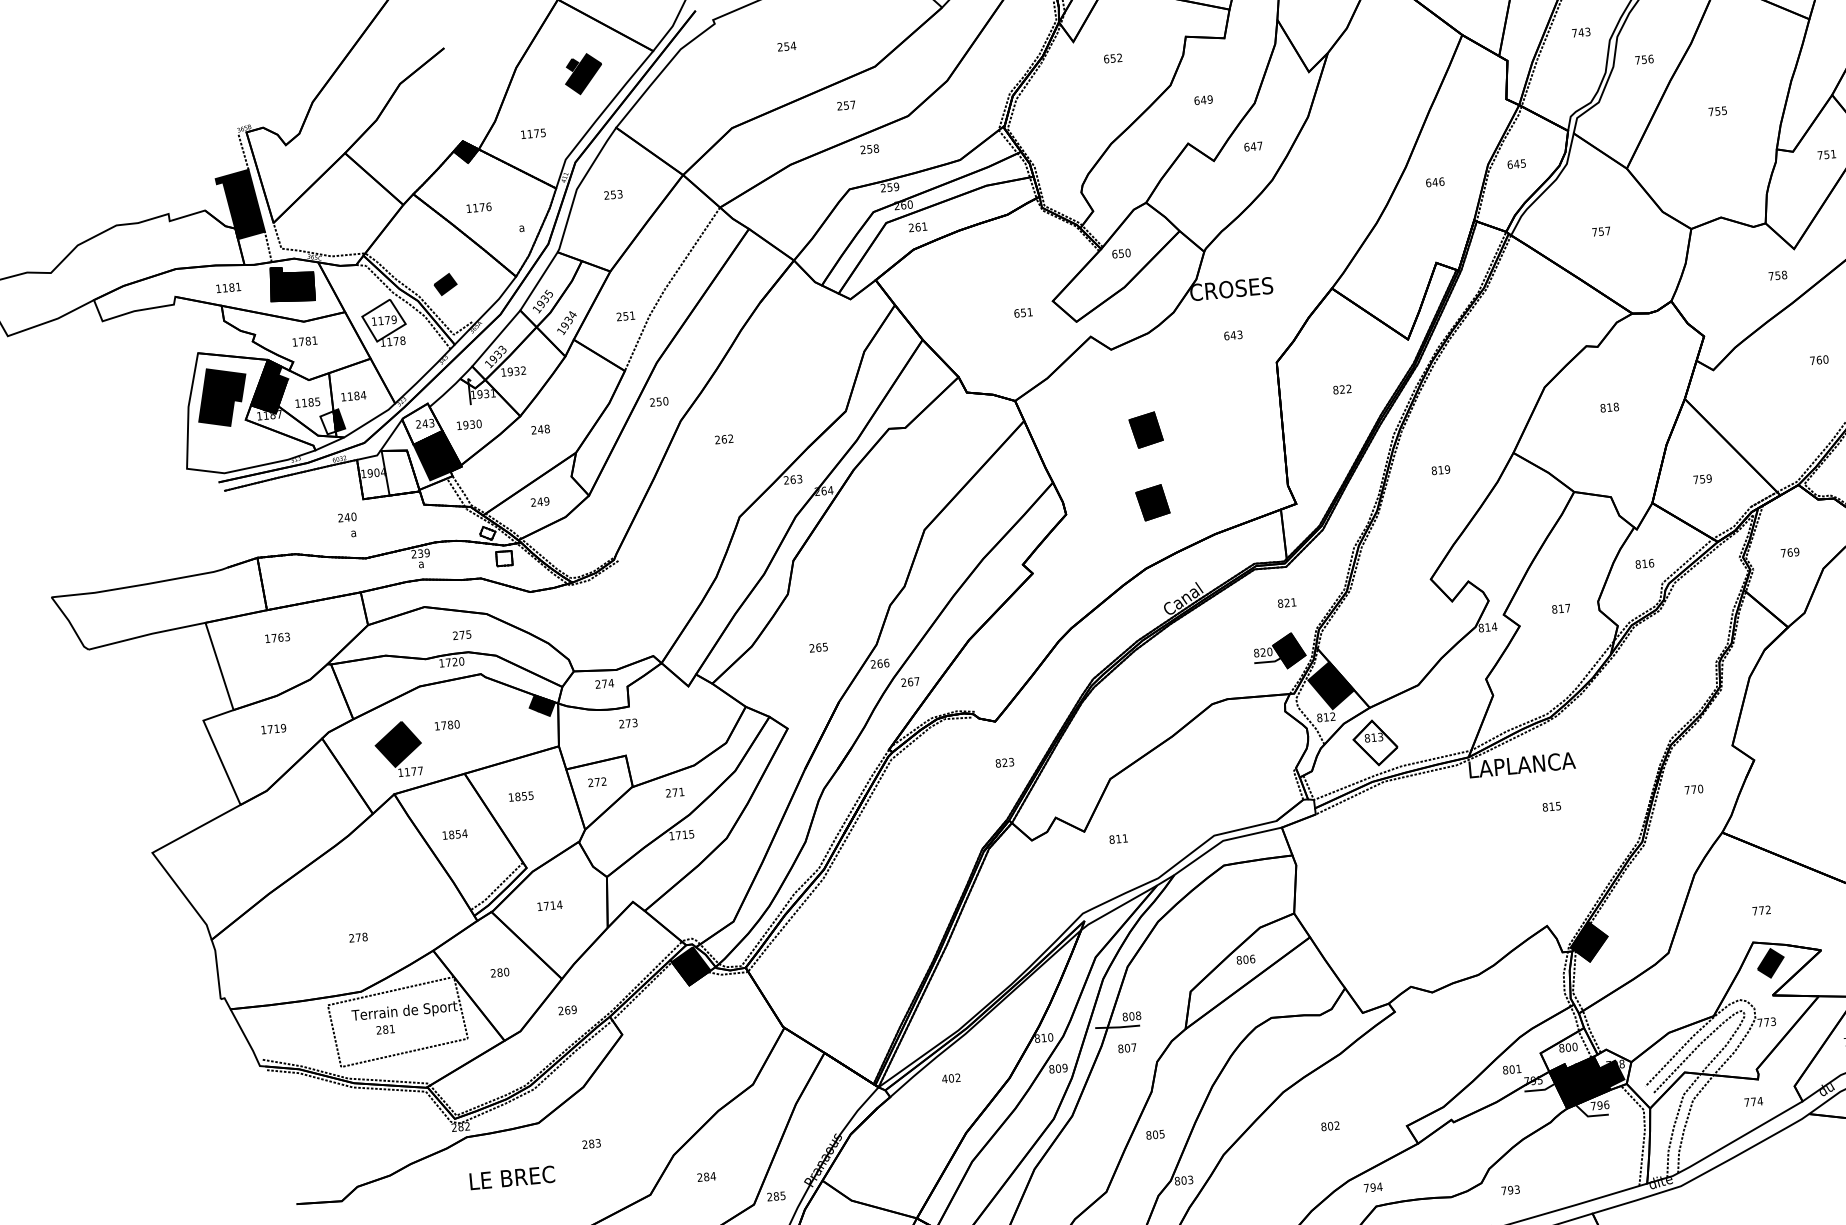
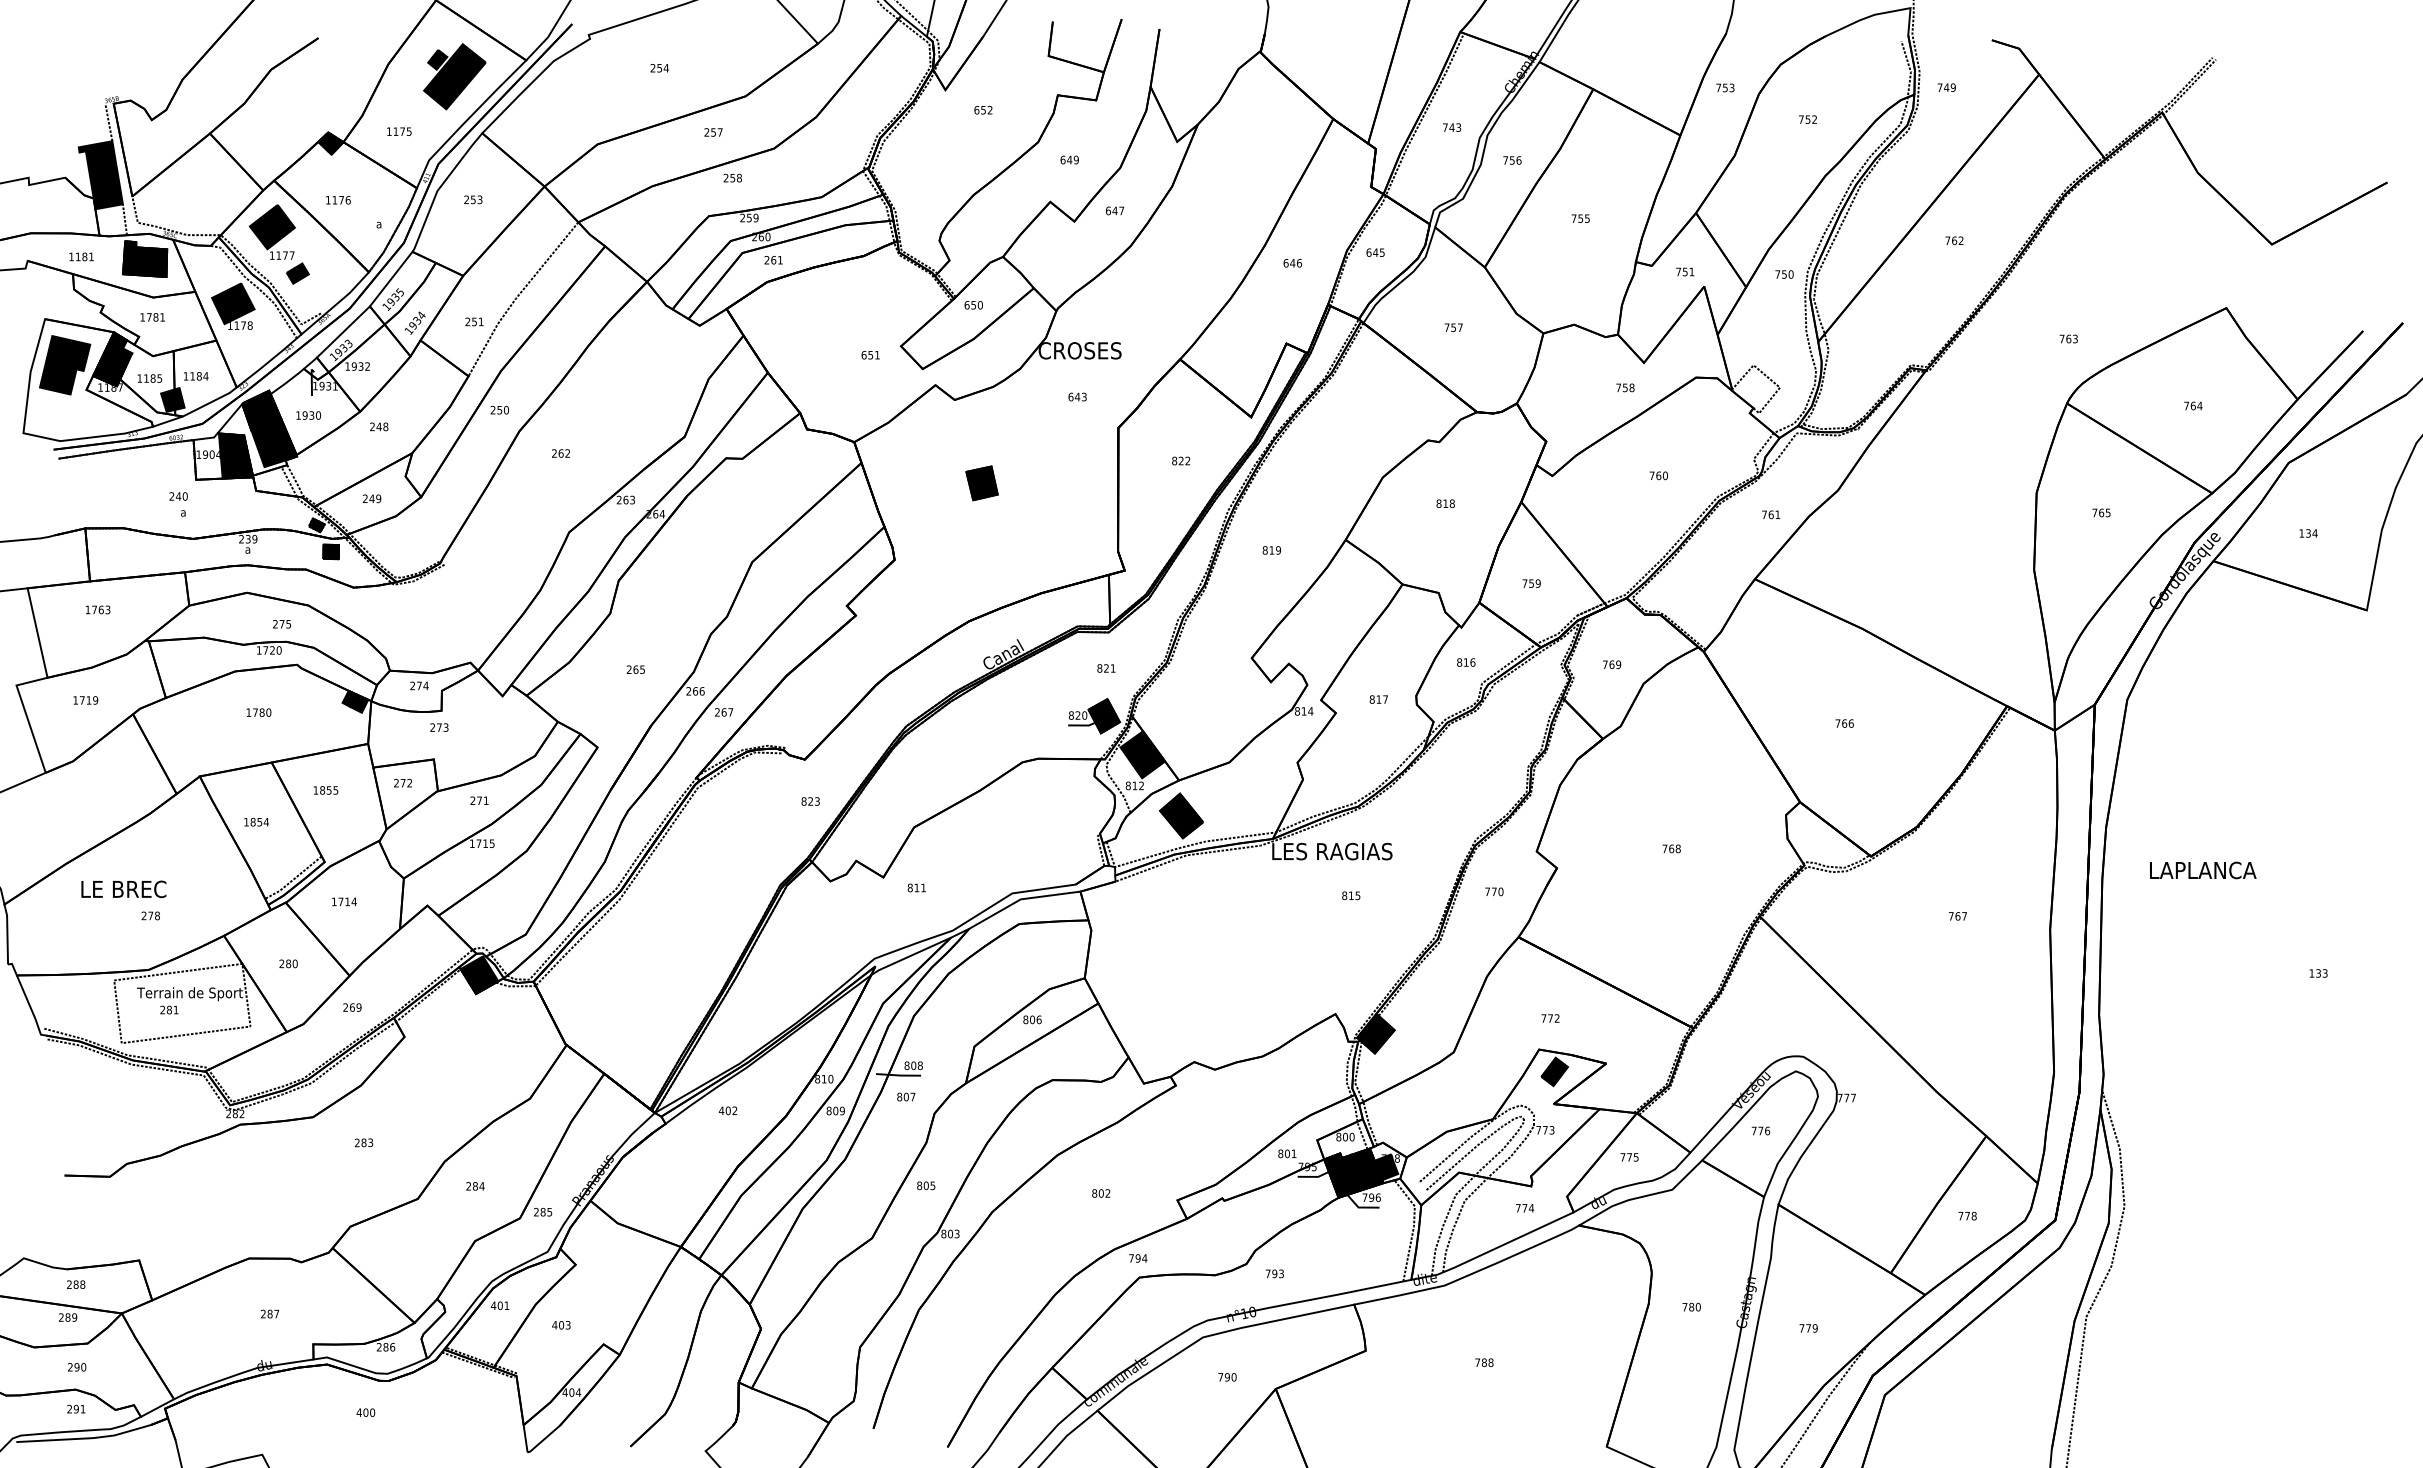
part: (583, 73) -> (454, 76), size x1.67
fill: (384, 320) -> (233, 303), added
fill: (328, 422) -> (168, 400), added
fill: (421, 424) -> (261, 410), added
fill: (400, 471) -> (235, 455), added
part: (1152, 503) -> (981, 556), removed
fill: (487, 533) -> (316, 525), added
fill: (504, 558) -> (331, 551), added
fill: (1375, 742) -> (1181, 815), added
part: (397, 748) -> (271, 231), moved
text: (1534, 763) -> (1337, 851), LAPLANCA -> LES RAGIAS
text: (511, 1178) -> (123, 889), moved

